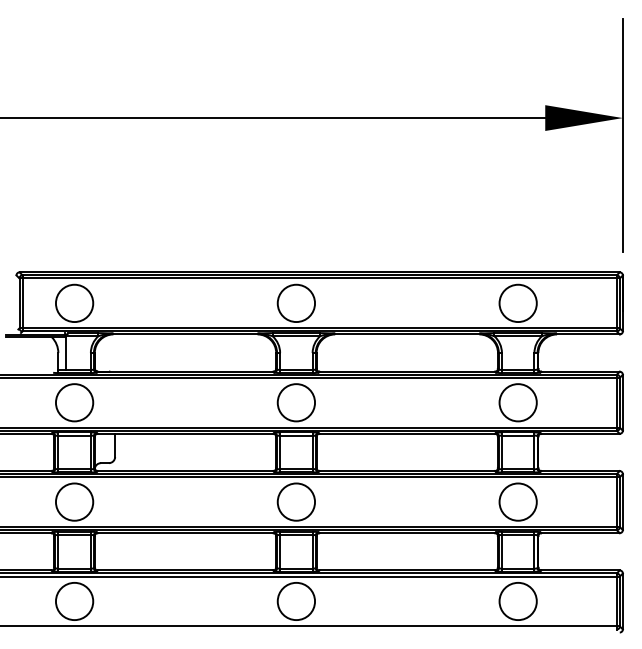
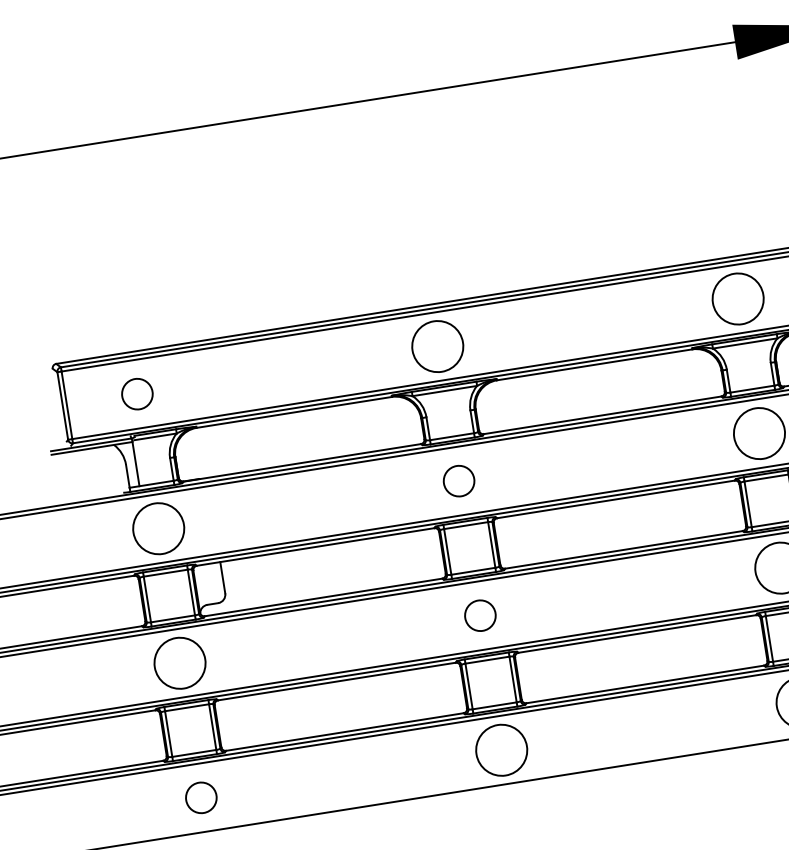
circle: (74, 303) -> (137, 394), size x0.6
circle: (296, 402) -> (459, 480), size x0.6
circle: (296, 501) -> (480, 614), size x0.6
circle: (74, 601) -> (201, 797), size x0.6

